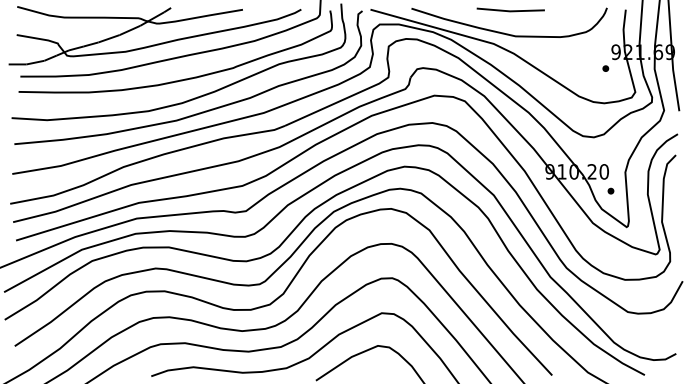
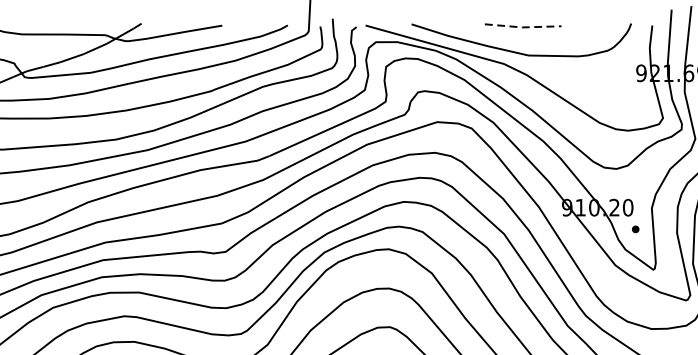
line: (510, 11) -> (522, 27), solid -> dashed
part: (605, 68) -> (629, 91), removed

